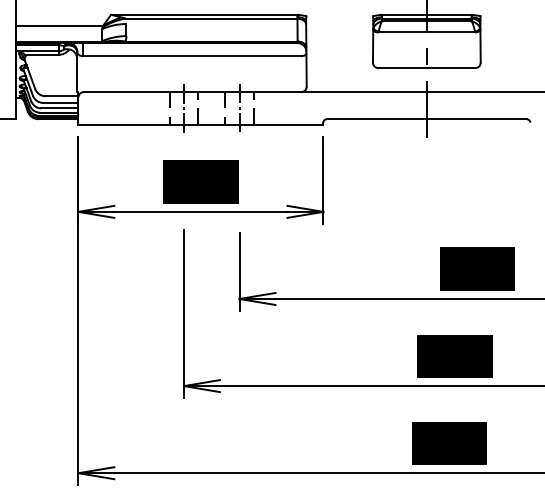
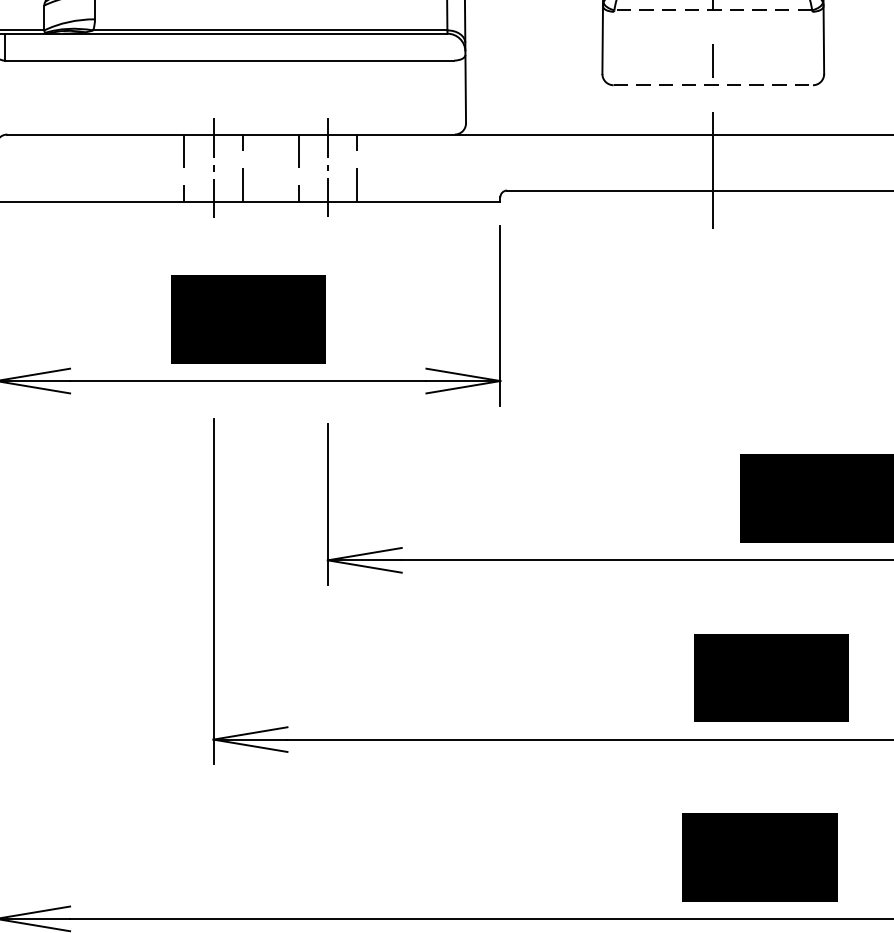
line: (426, 31) -> (712, 9), solid -> dashed
line: (427, 68) -> (714, 85), solid -> dashed

